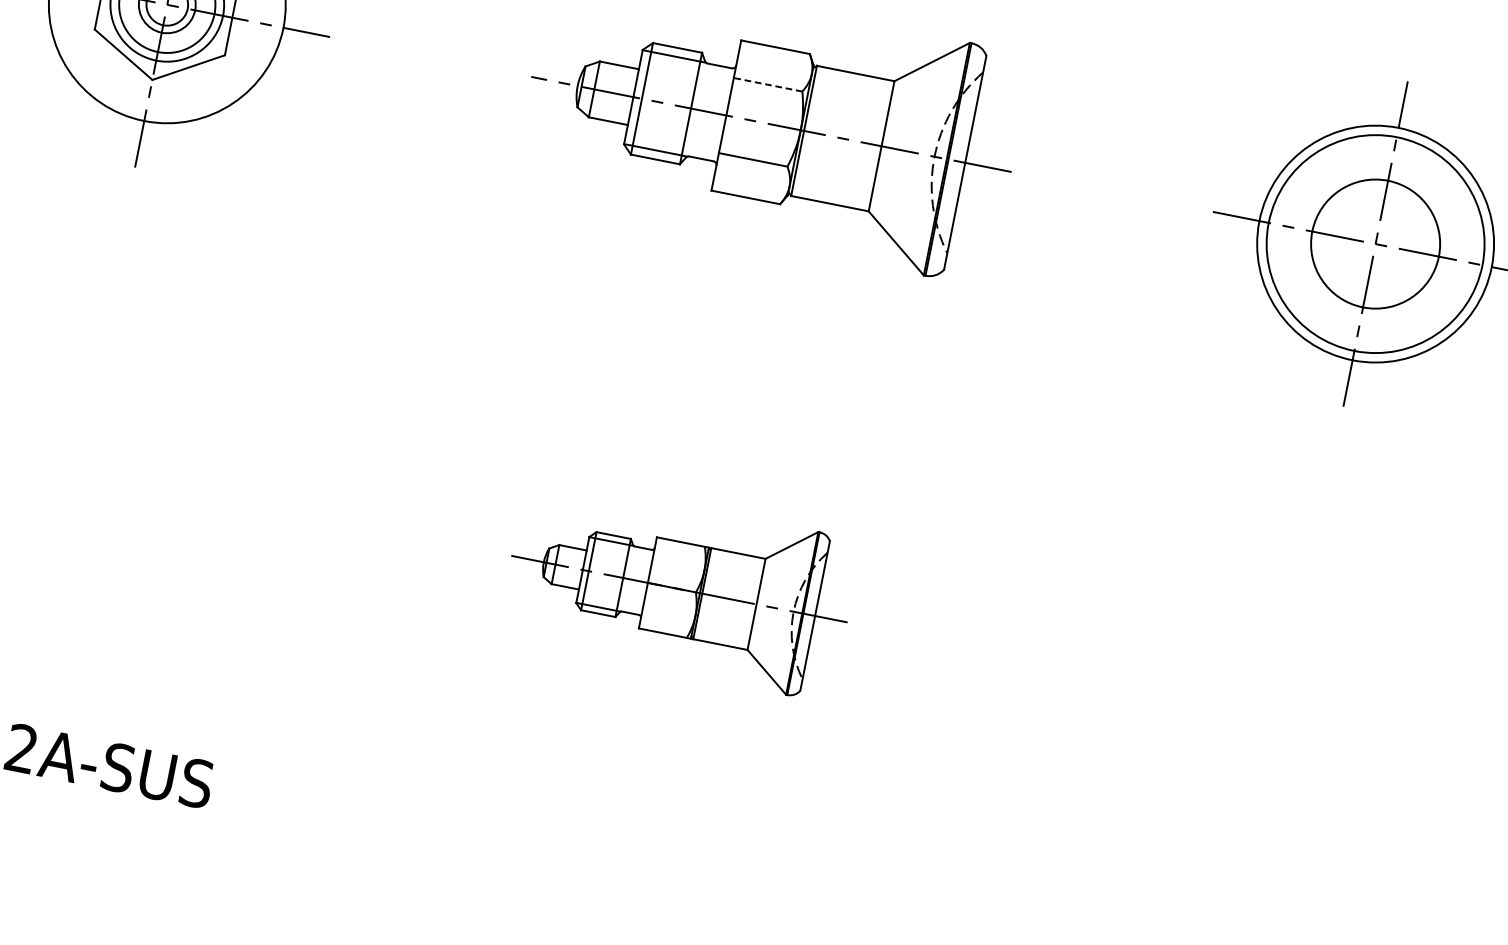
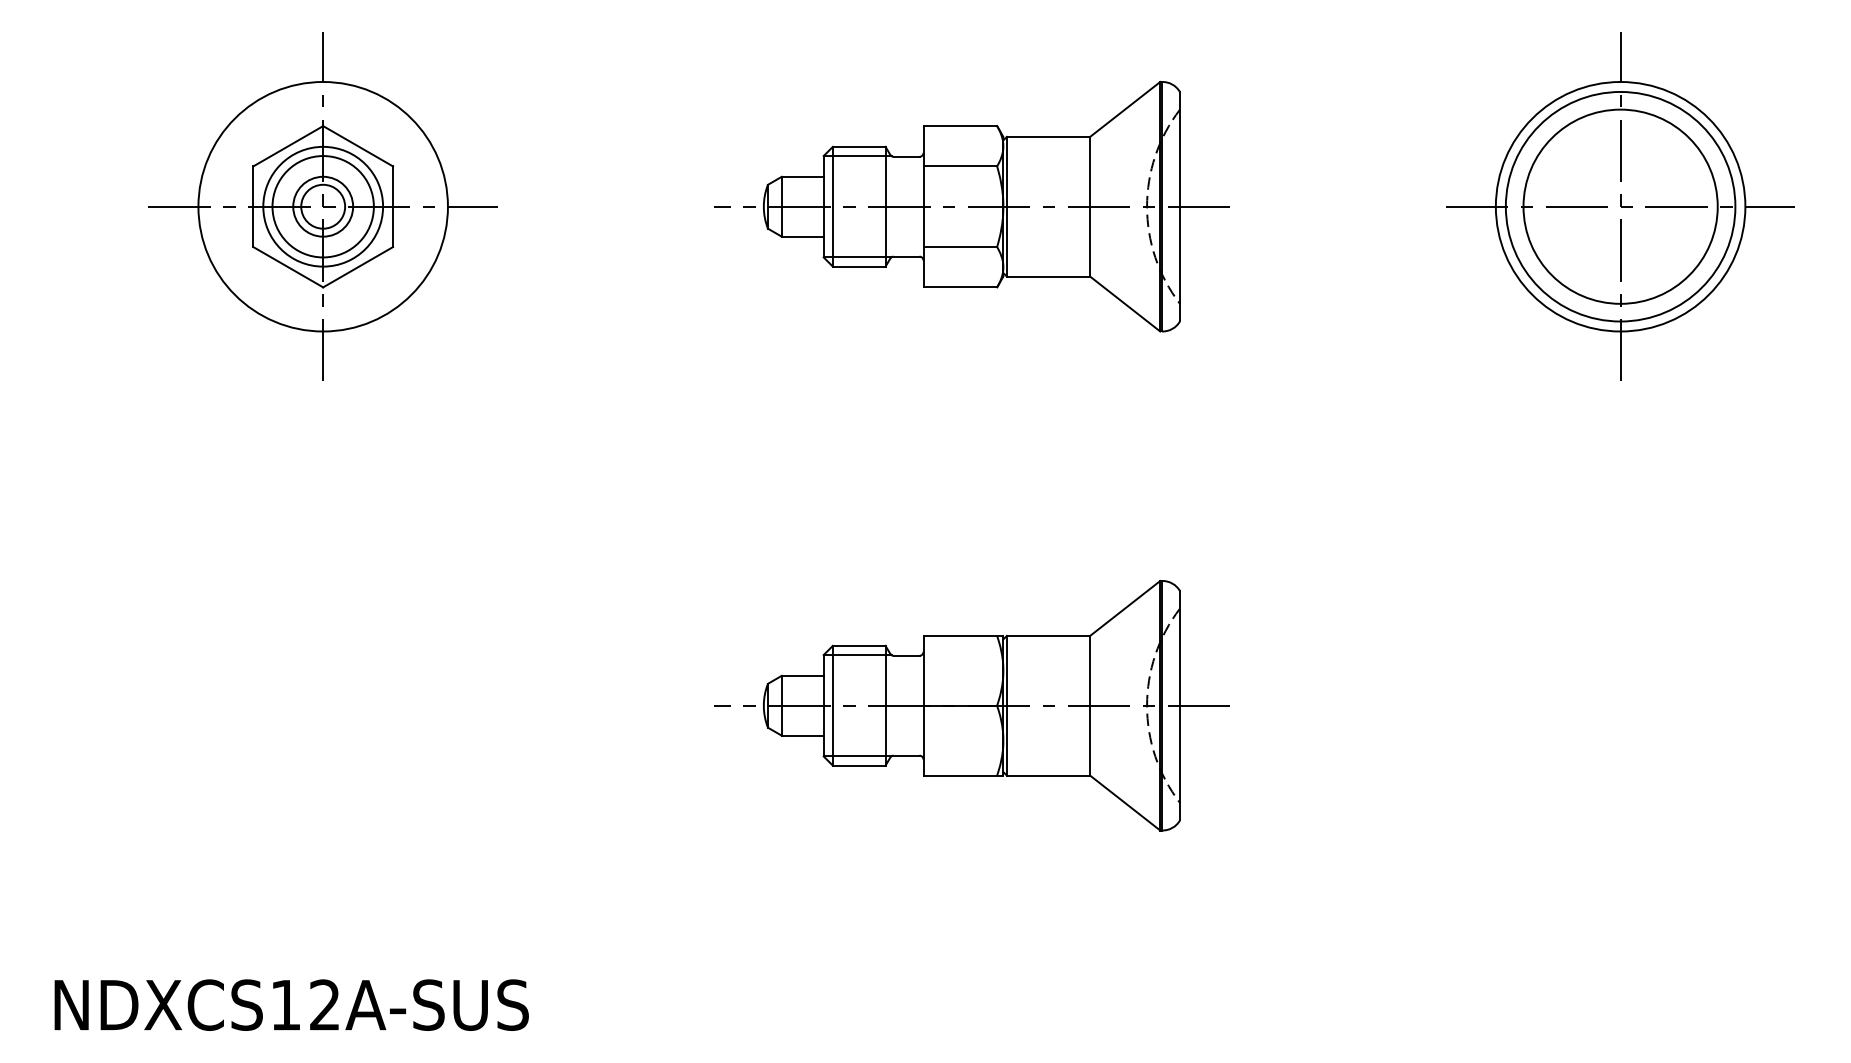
line: (768, 84) -> (960, 166), dashed -> solid
circle: (1375, 243) -> (1620, 206), size x1.43
part: (679, 588) -> (971, 705), size x1.43

